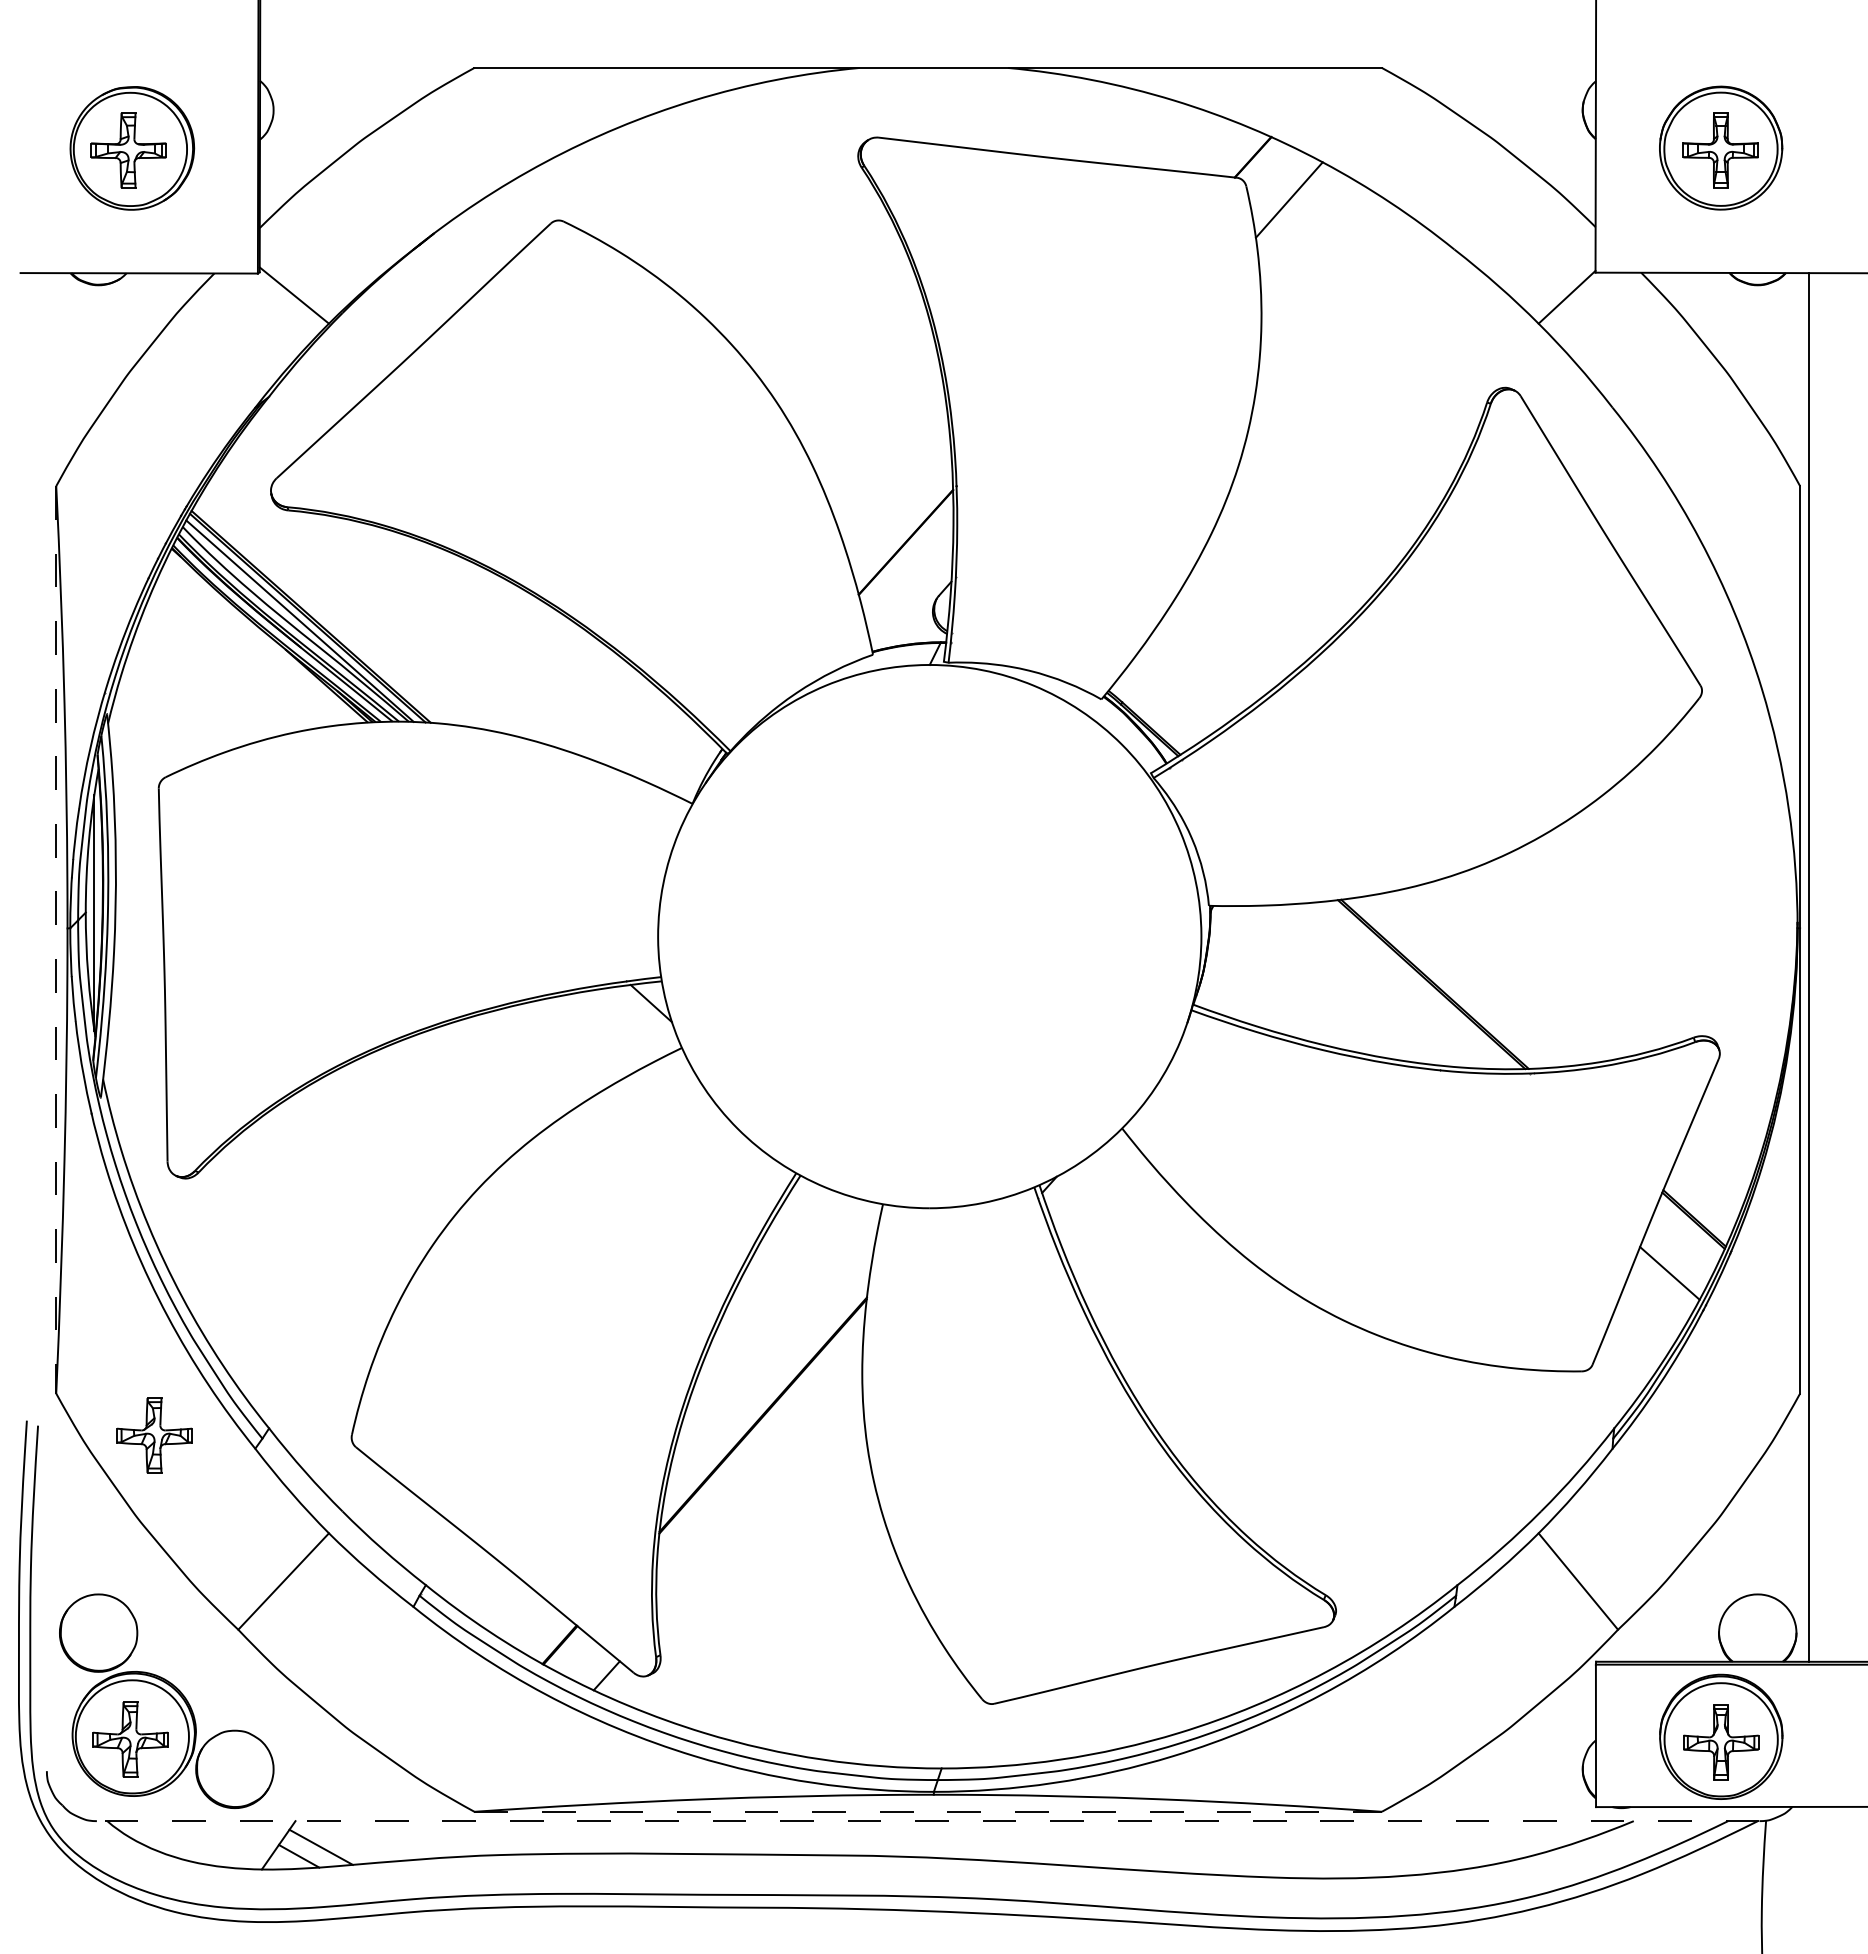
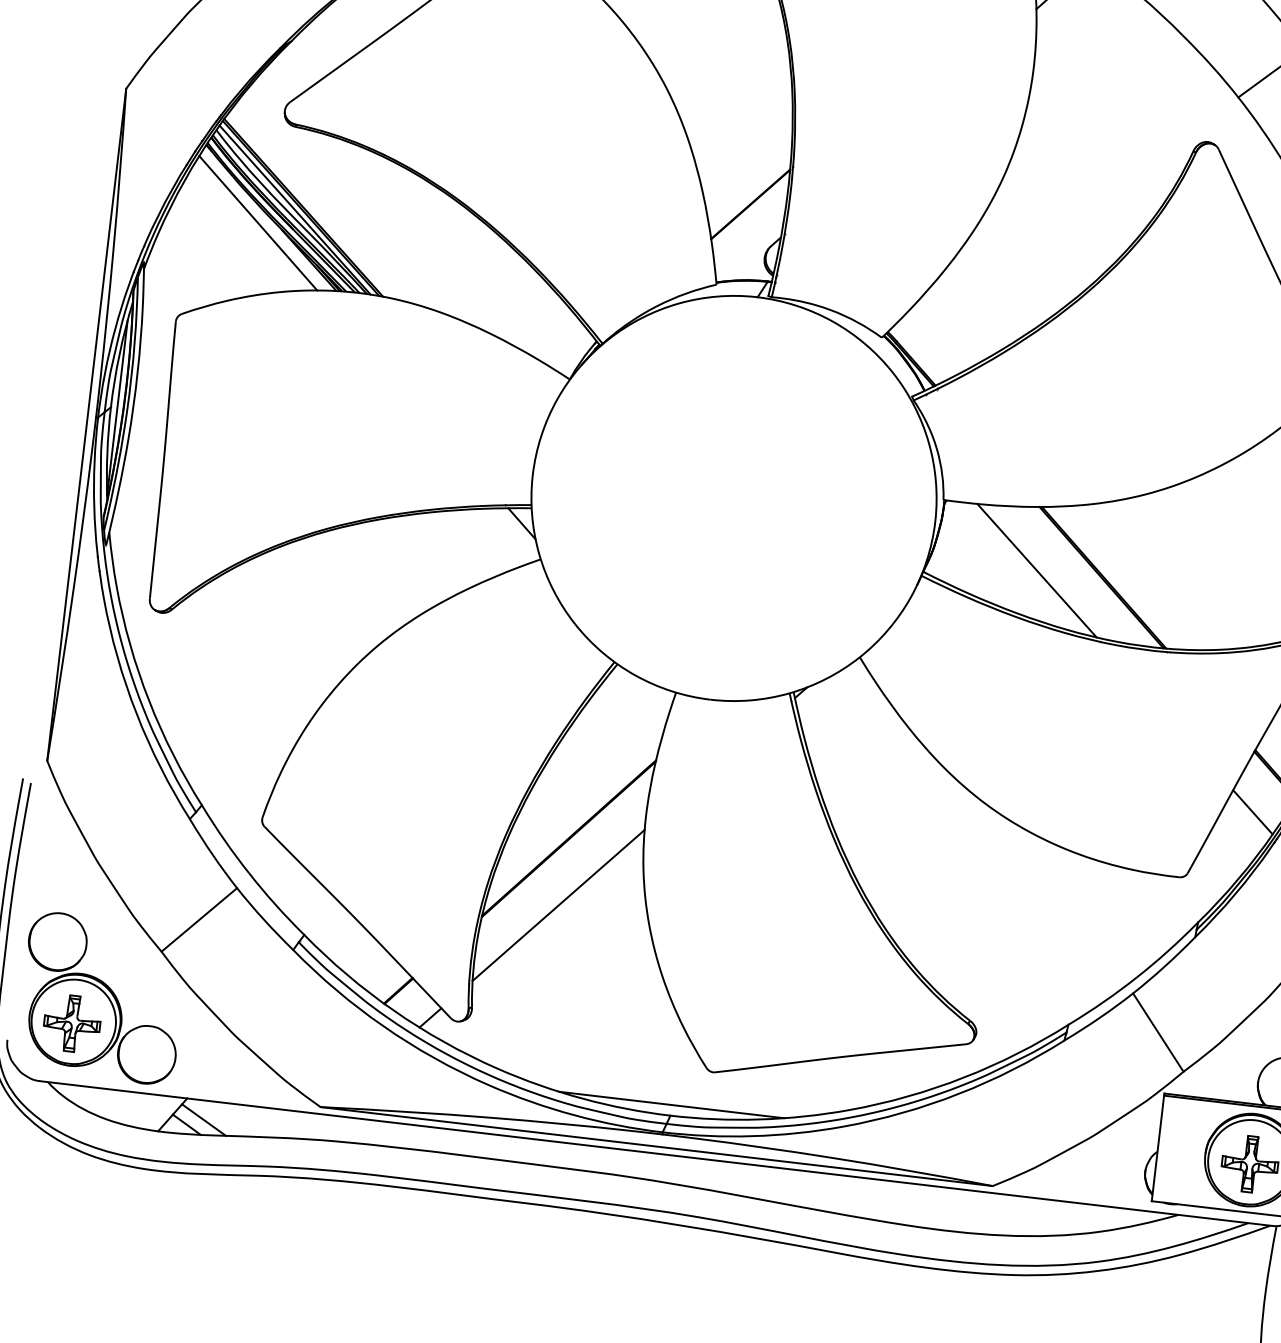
line: (253, 644) -> (258, 223), added
line: (56, 939) -> (86, 424), dashed -> solid
line: (1344, 985) -> (1036, 570), added
part: (154, 1435) -> (116, 800), removed
line: (759, 1506) -> (558, 905), added
line: (941, 1754) -> (671, 1105), added
line: (928, 1811) -> (656, 1146), dashed -> solid
line: (927, 1821) -> (655, 1153), dashed -> solid

